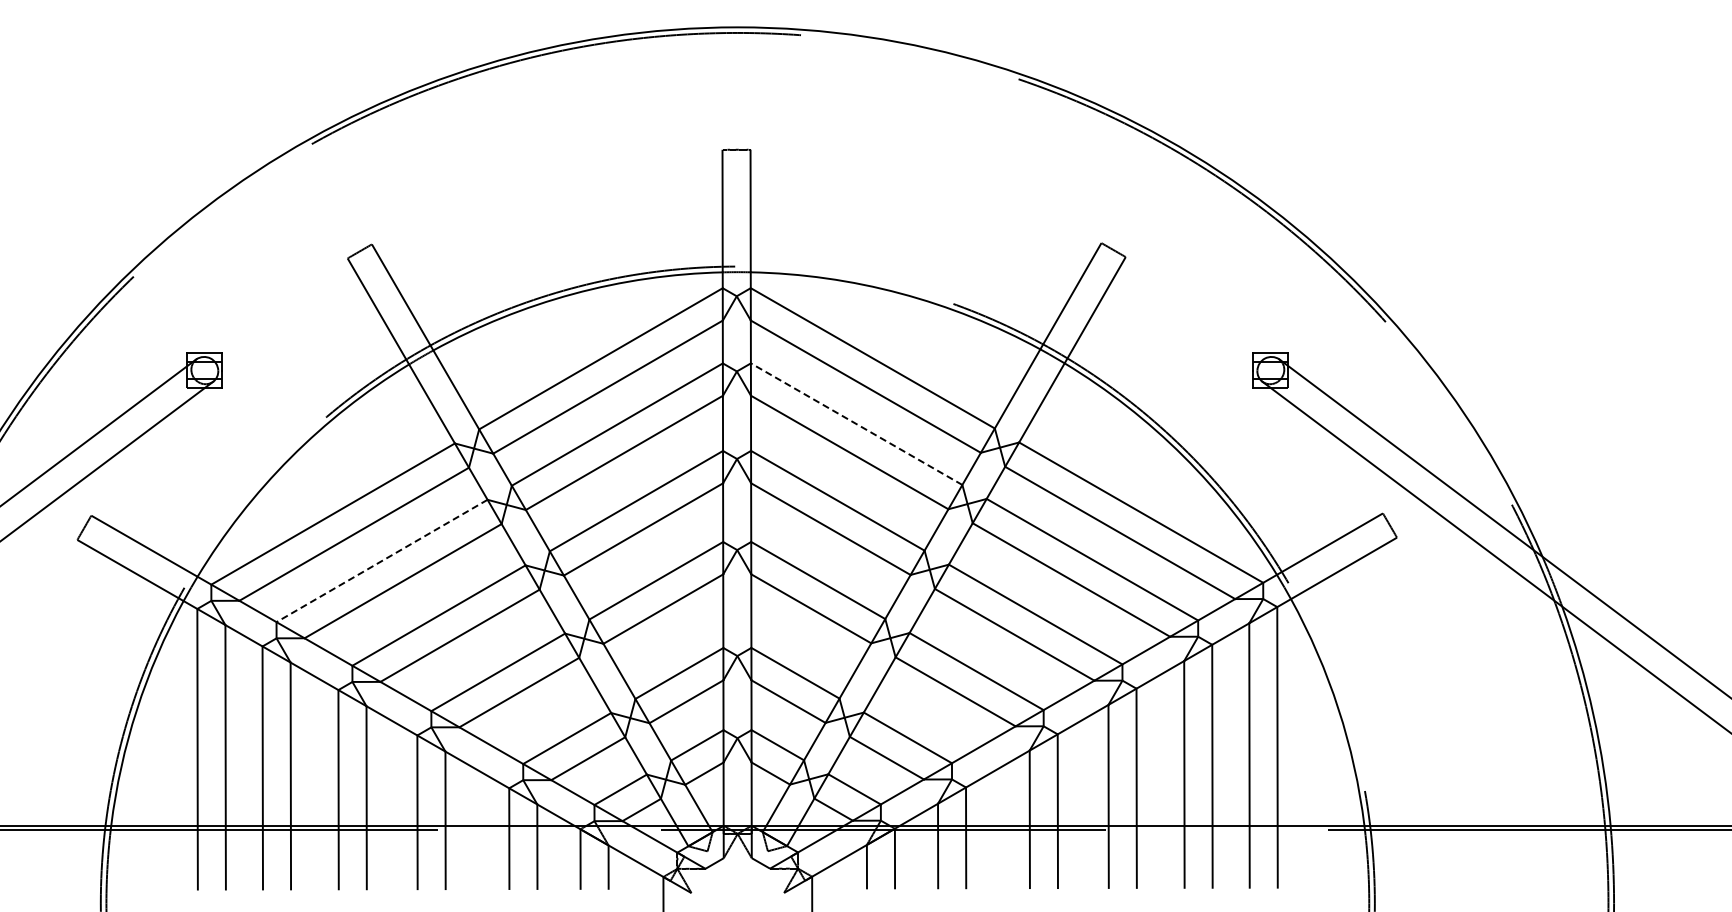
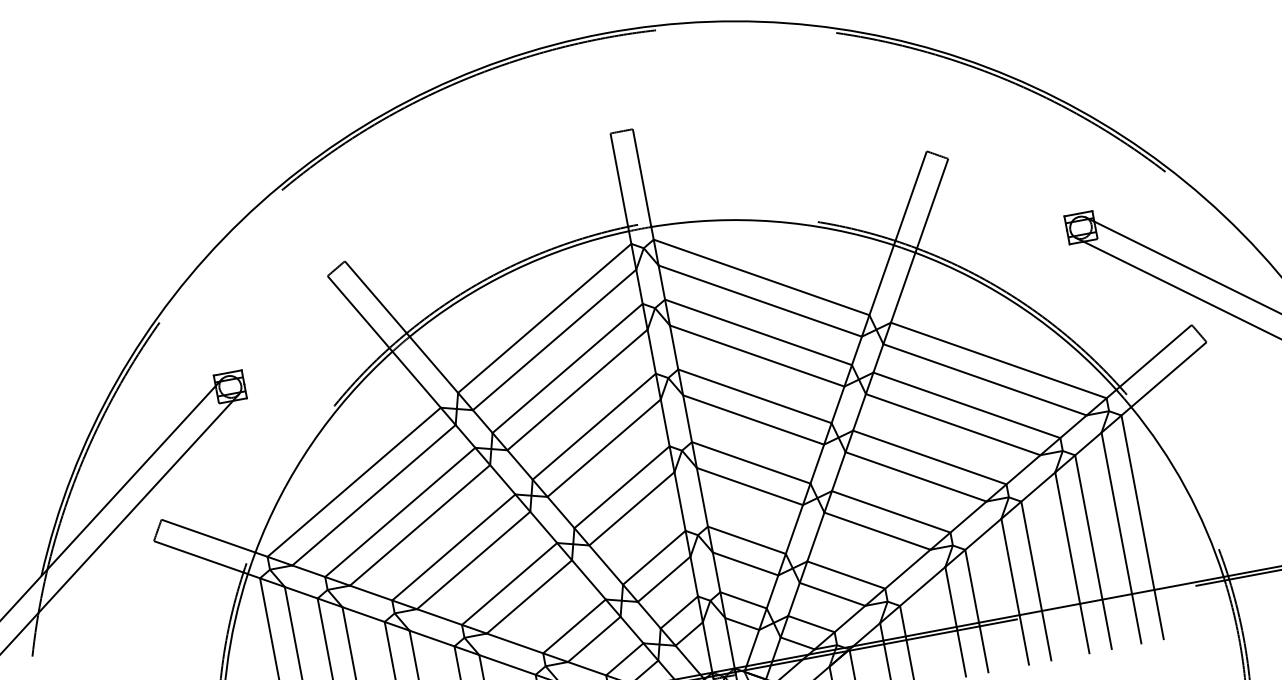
line: (856, 424) -> (758, 332), dashed -> solid
line: (382, 560) -> (400, 511), dashed -> solid

